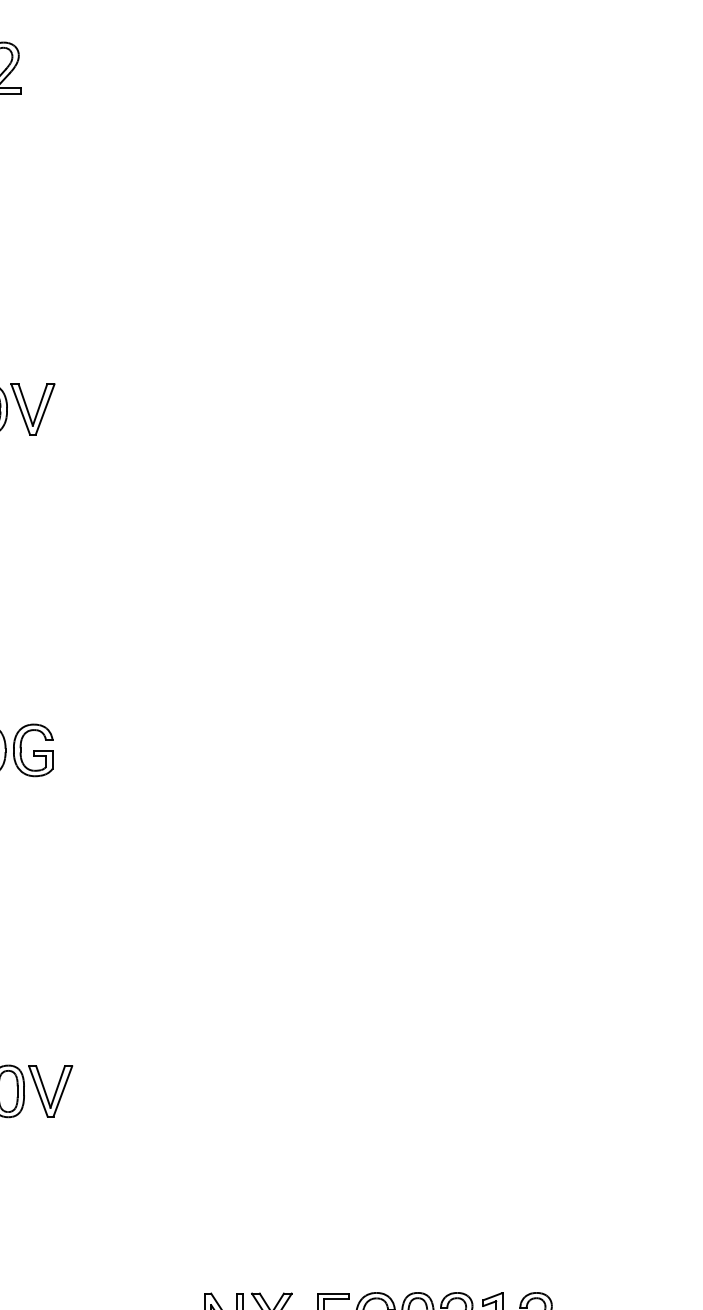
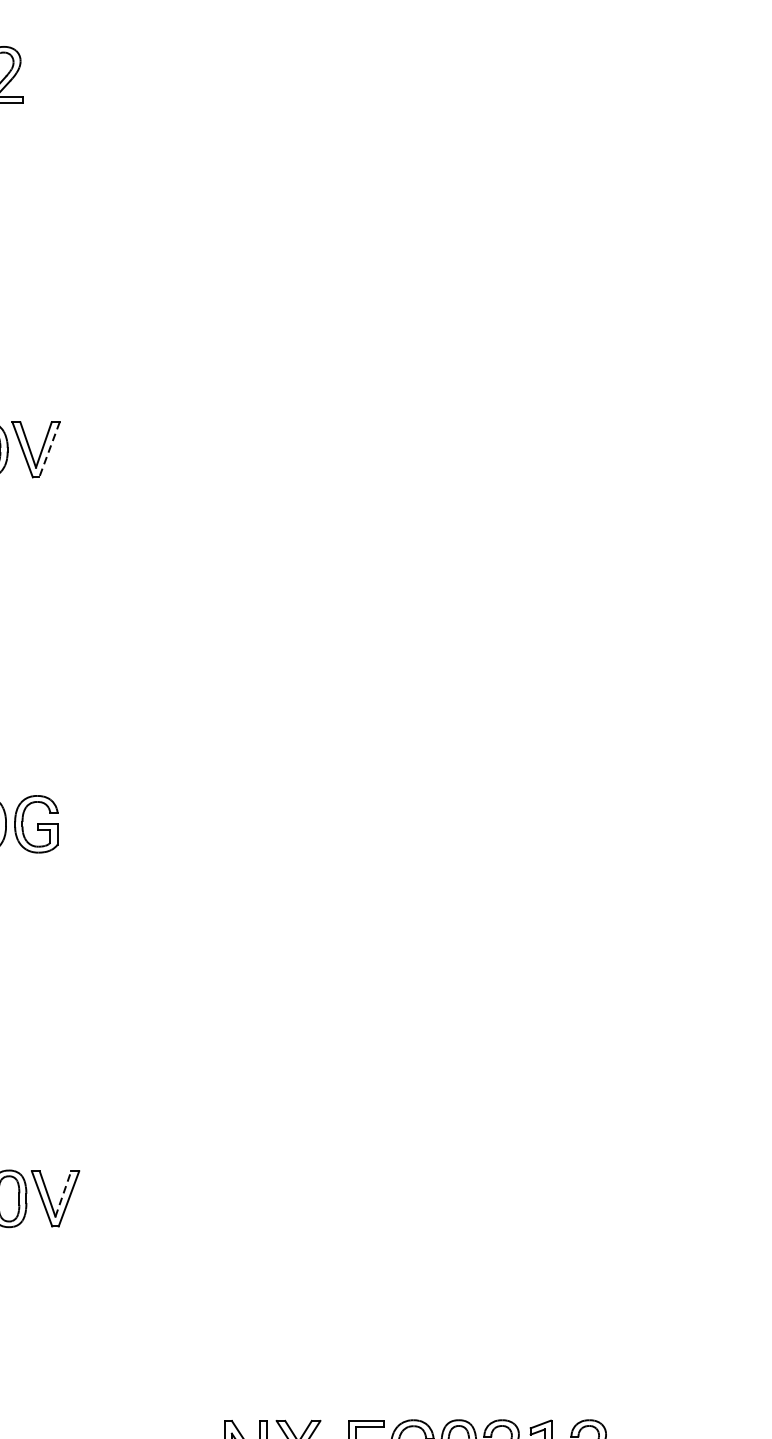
line: (45, 409) -> (49, 449), solid -> dashed
line: (57, 1087) -> (63, 1194), solid -> dashed

